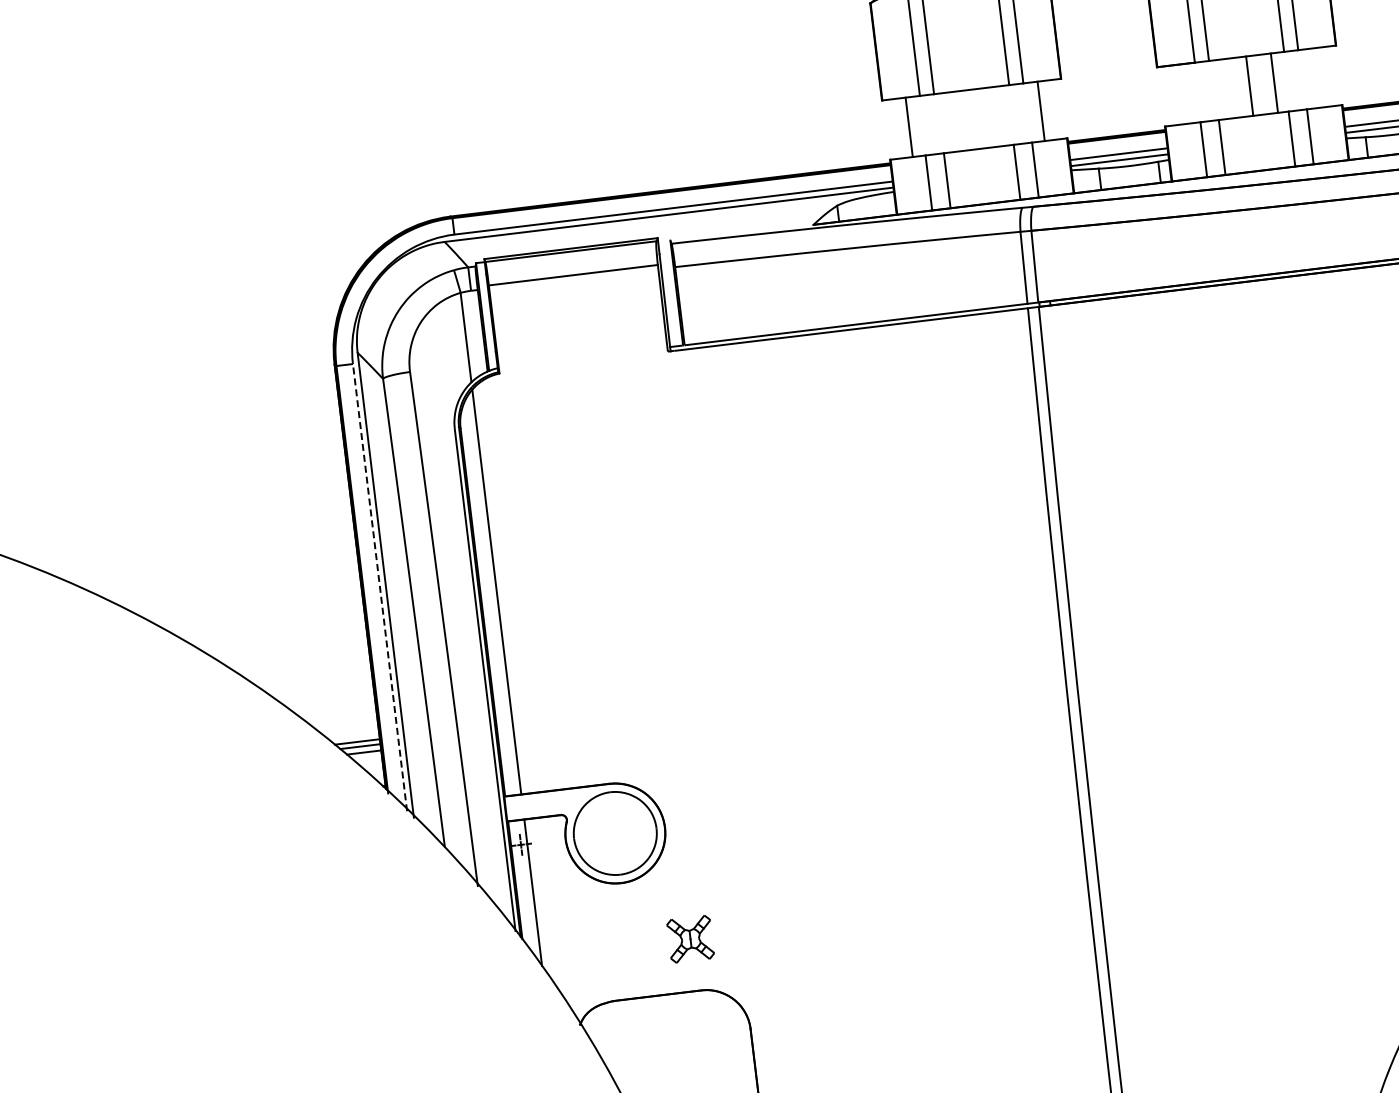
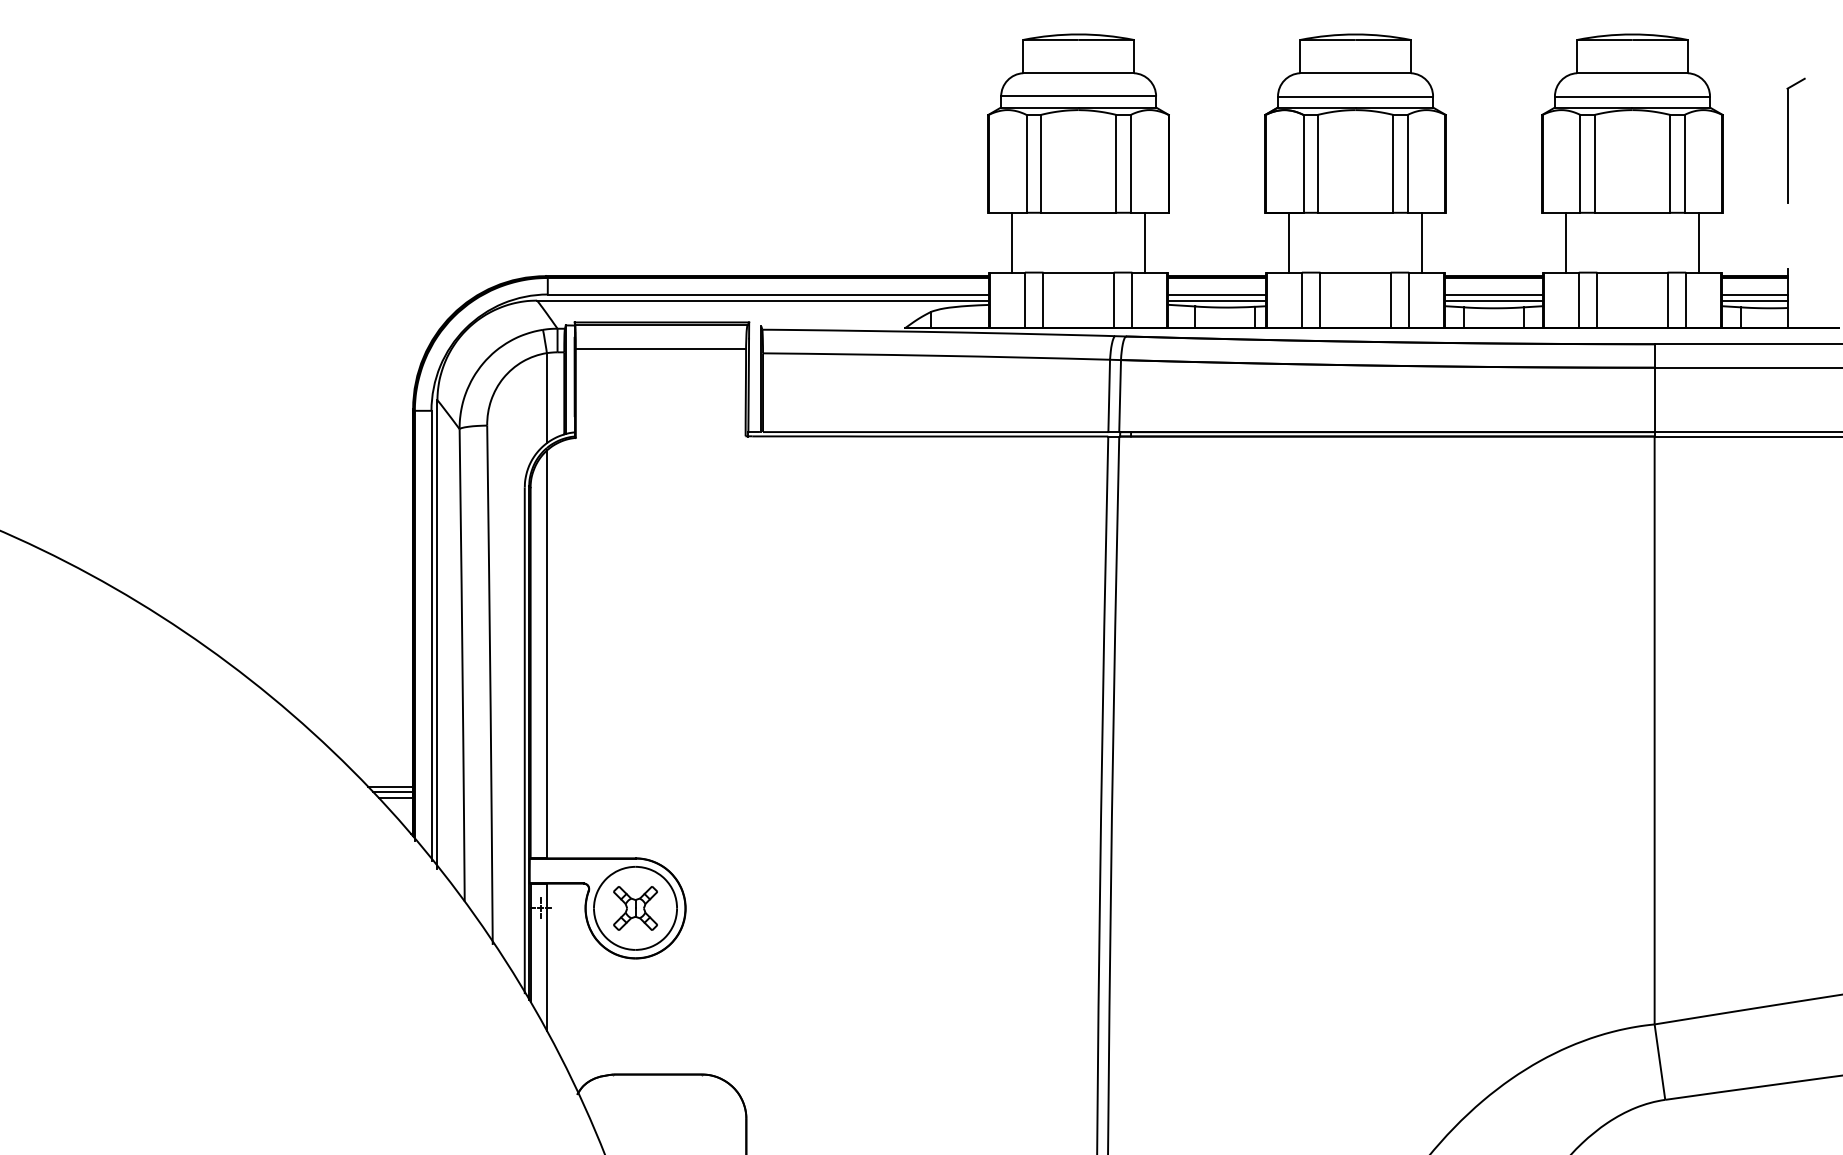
line: (1274, 82) -> (1422, 242), moved
line: (1250, 85) -> (1289, 242), moved
line: (379, 587) -> (431, 635), dashed -> solid
part: (690, 939) -> (635, 908), moved

